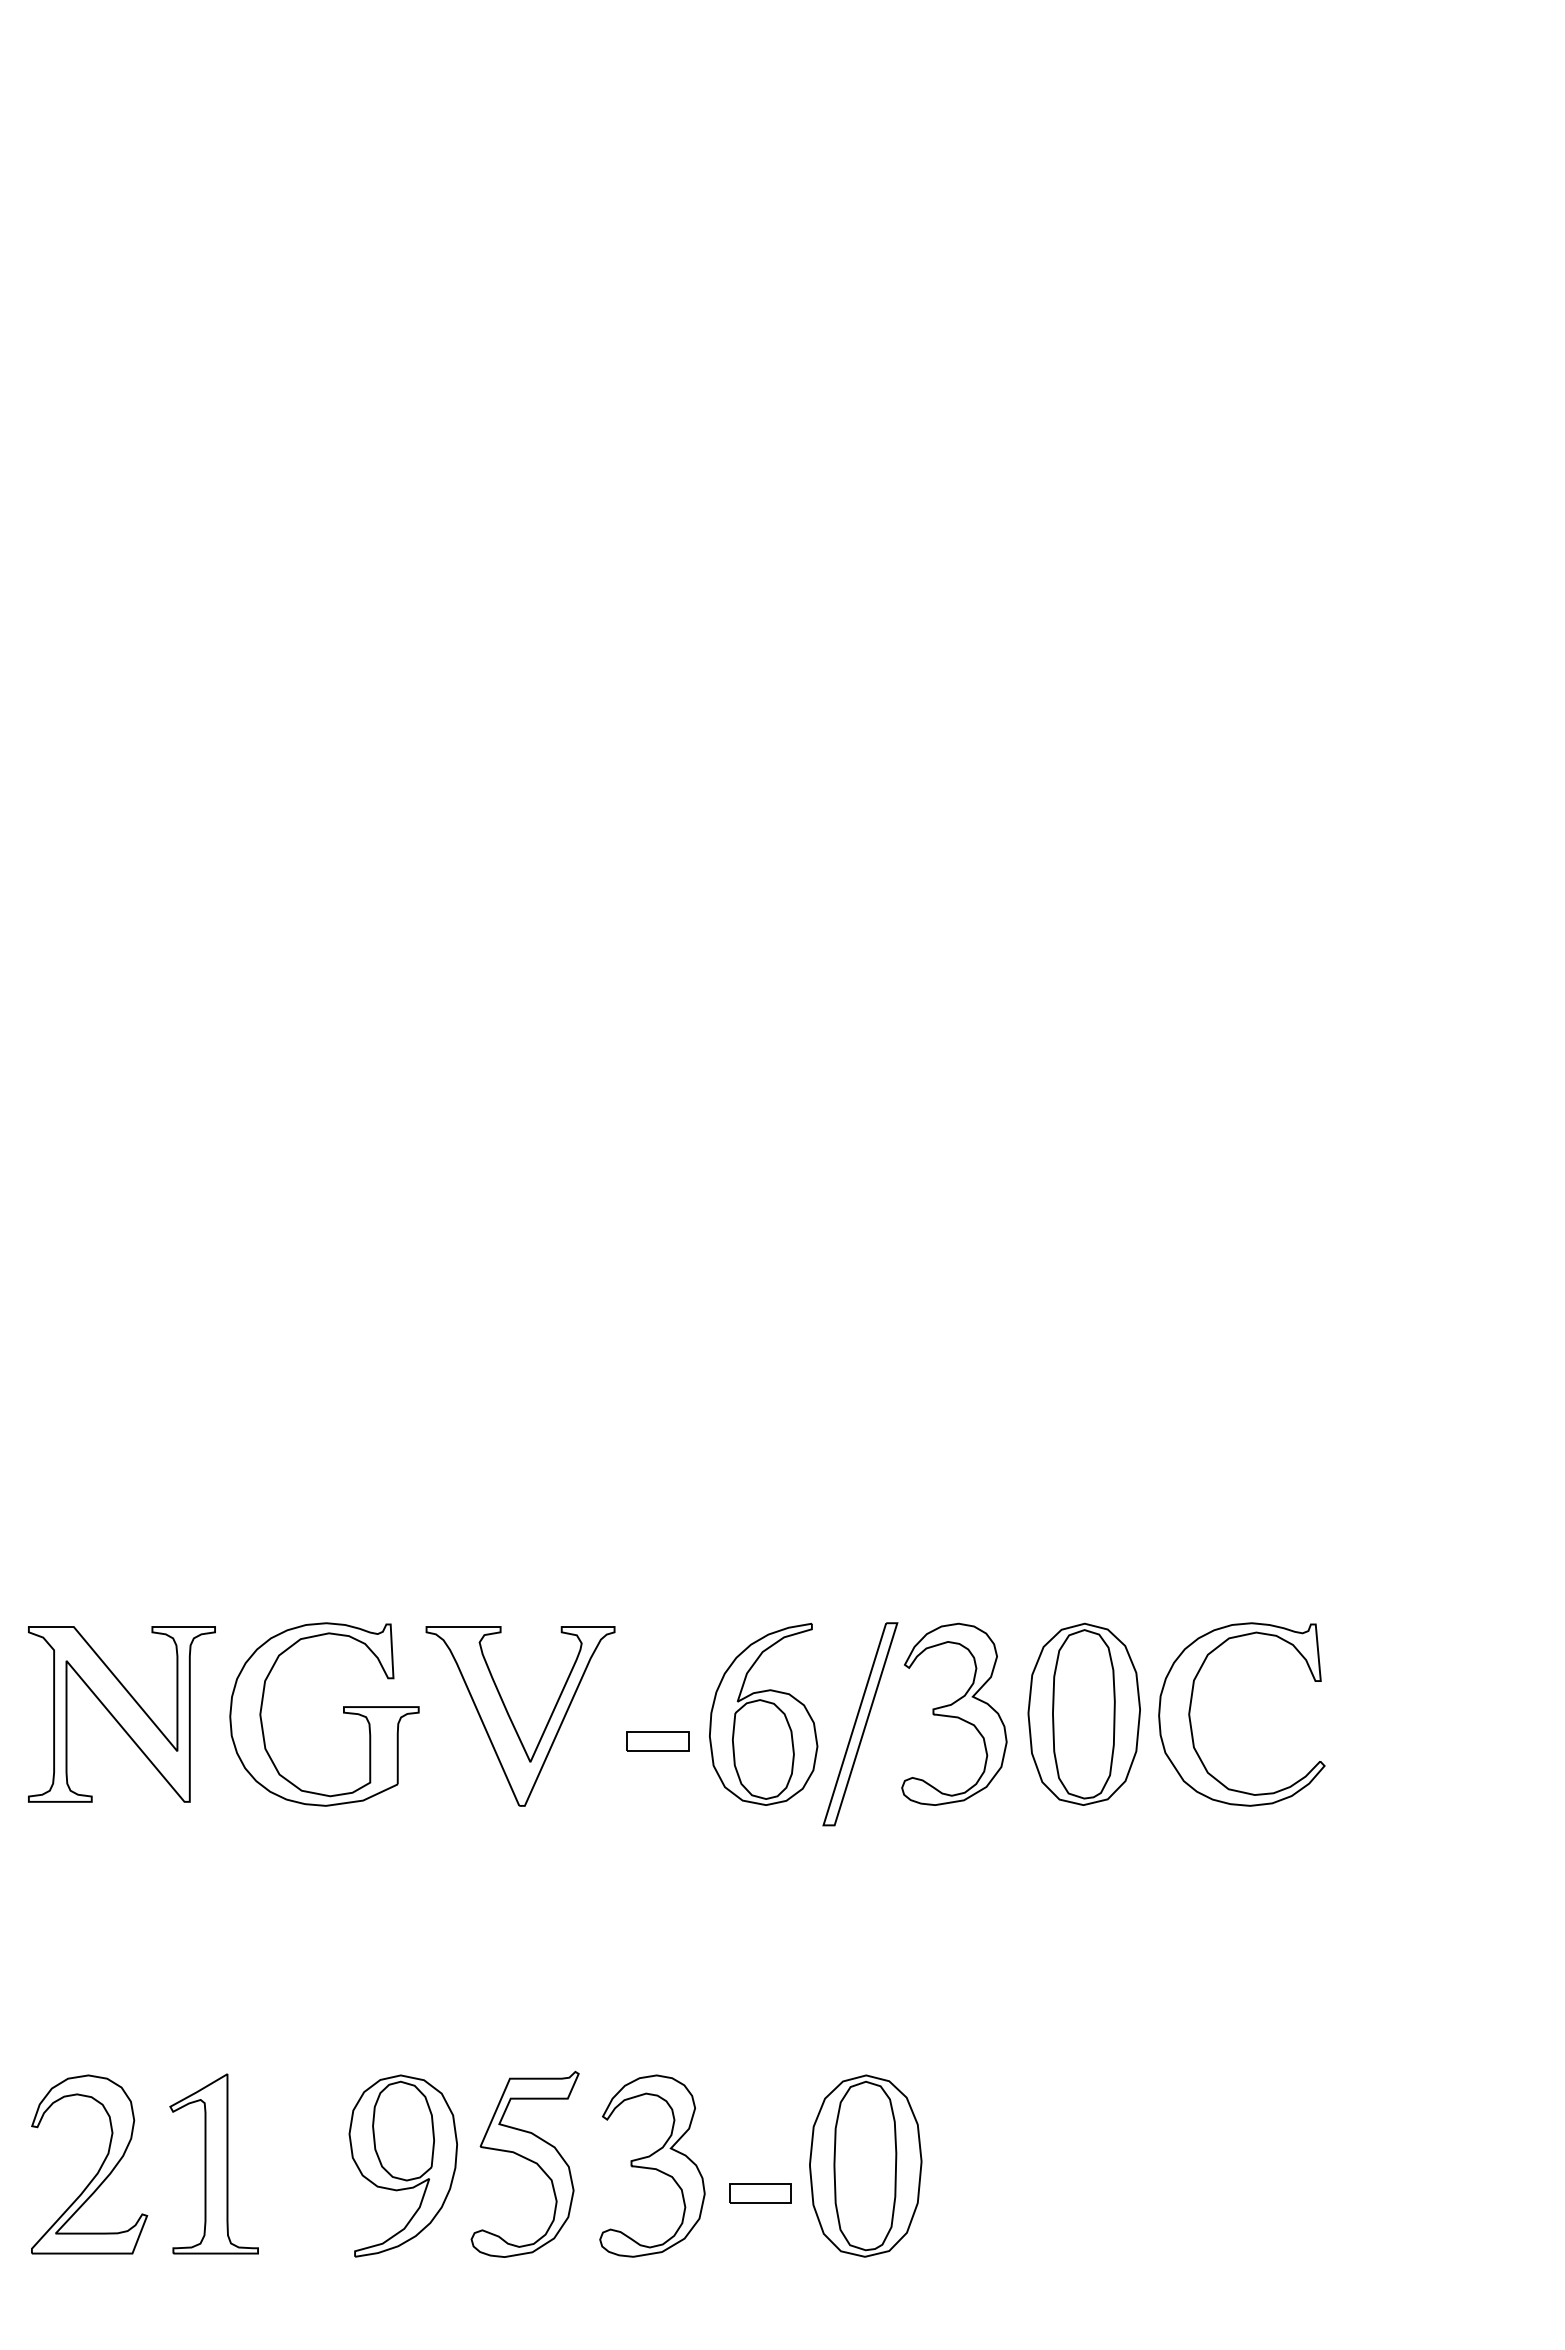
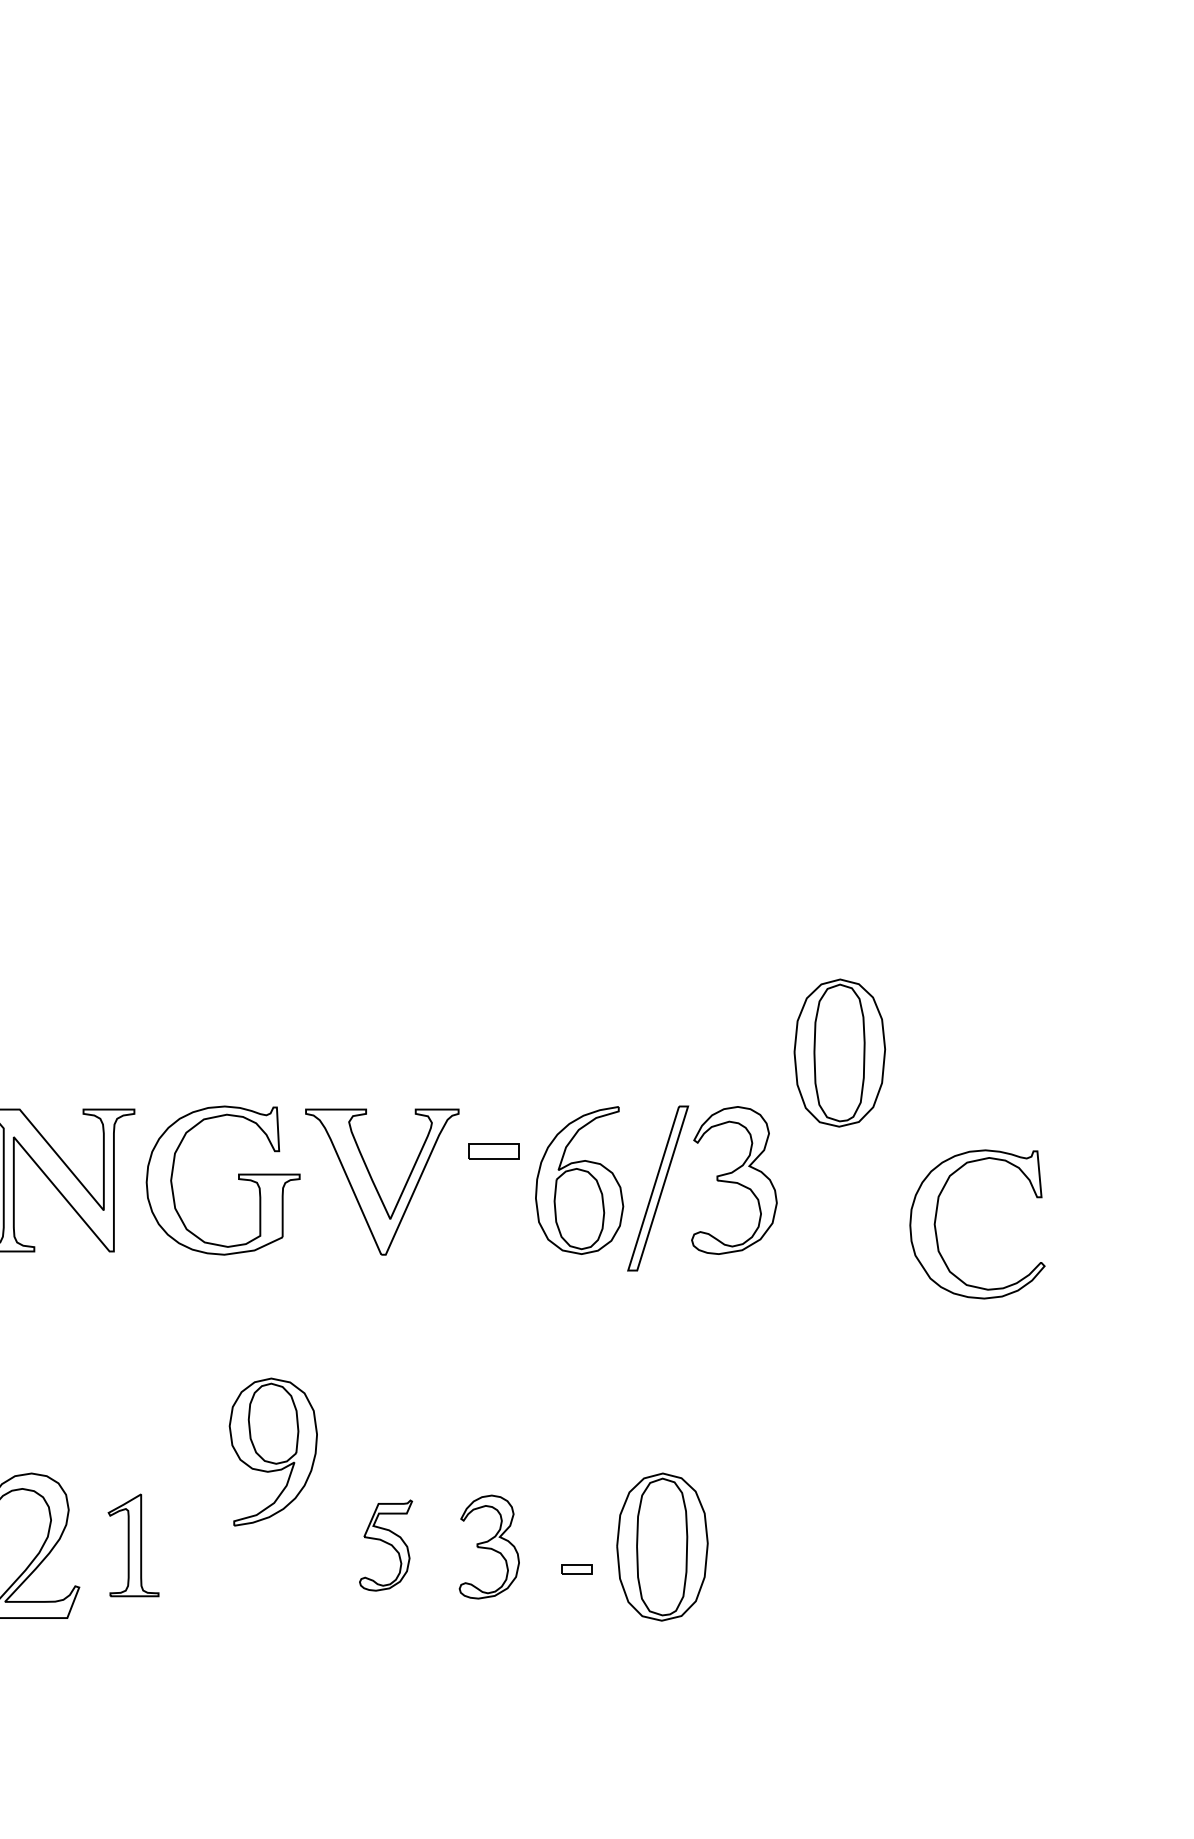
part: (1083, 1713) -> (839, 1052), moved
part: (1191, 1721) -> (936, 1230), moved
part: (657, 1741) -> (493, 1151), moved
part: (213, 2163) -> (133, 1544), size x0.7
part: (524, 2163) -> (385, 1544), size x0.6
part: (402, 2165) -> (272, 1451), moved
part: (652, 2165) -> (489, 1546), size x0.7
part: (760, 2193) -> (577, 1569), size x0.6

